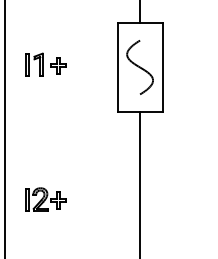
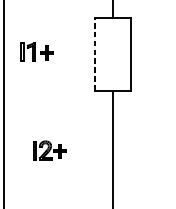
line: (117, 67) -> (94, 54), solid -> dashed
part: (139, 67) -> (112, 54), removed
part: (45, 199) -> (49, 150), moved

